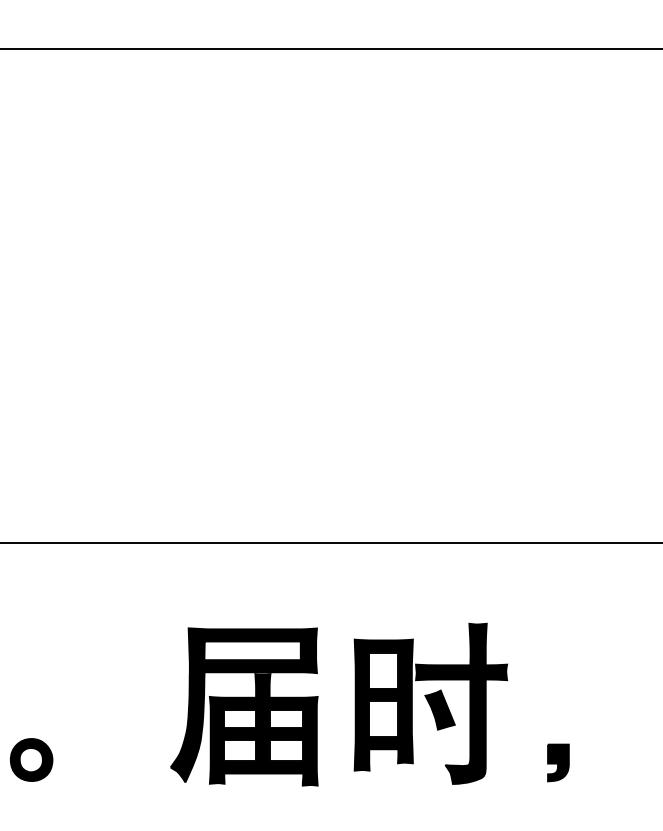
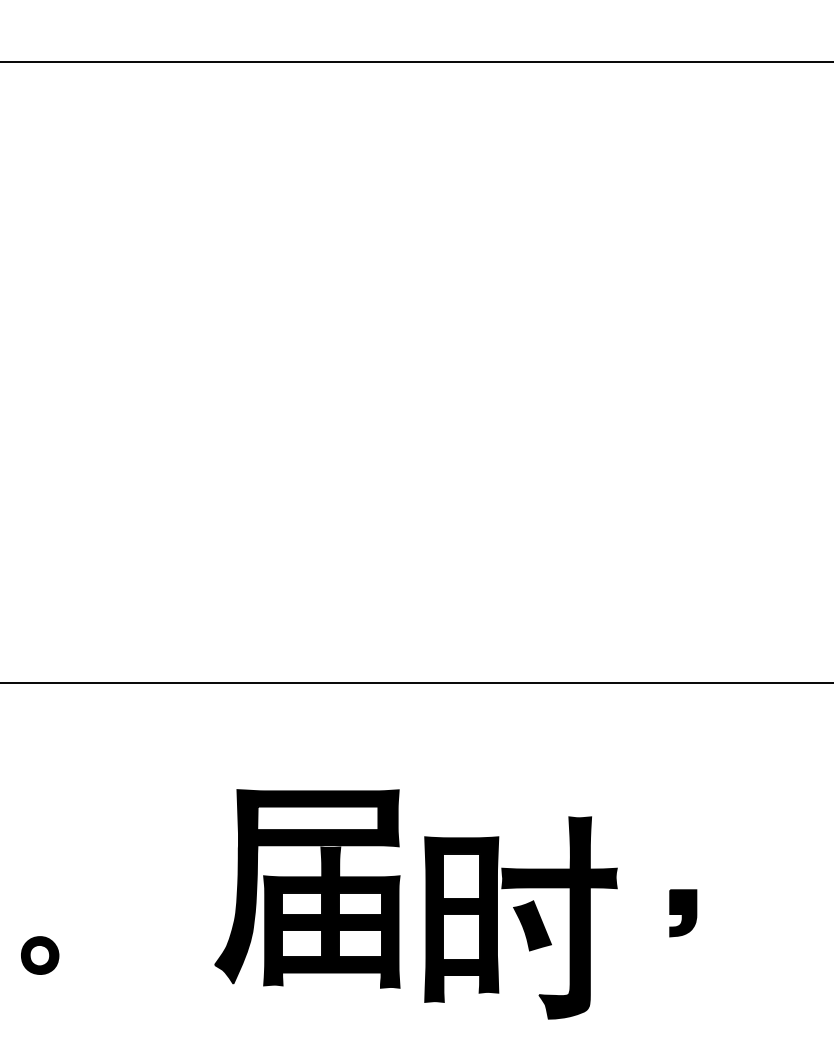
part: (430, 703) -> (520, 917), moved
part: (31, 759) -> (40, 955), size x0.7
part: (558, 763) -> (683, 913), moved

